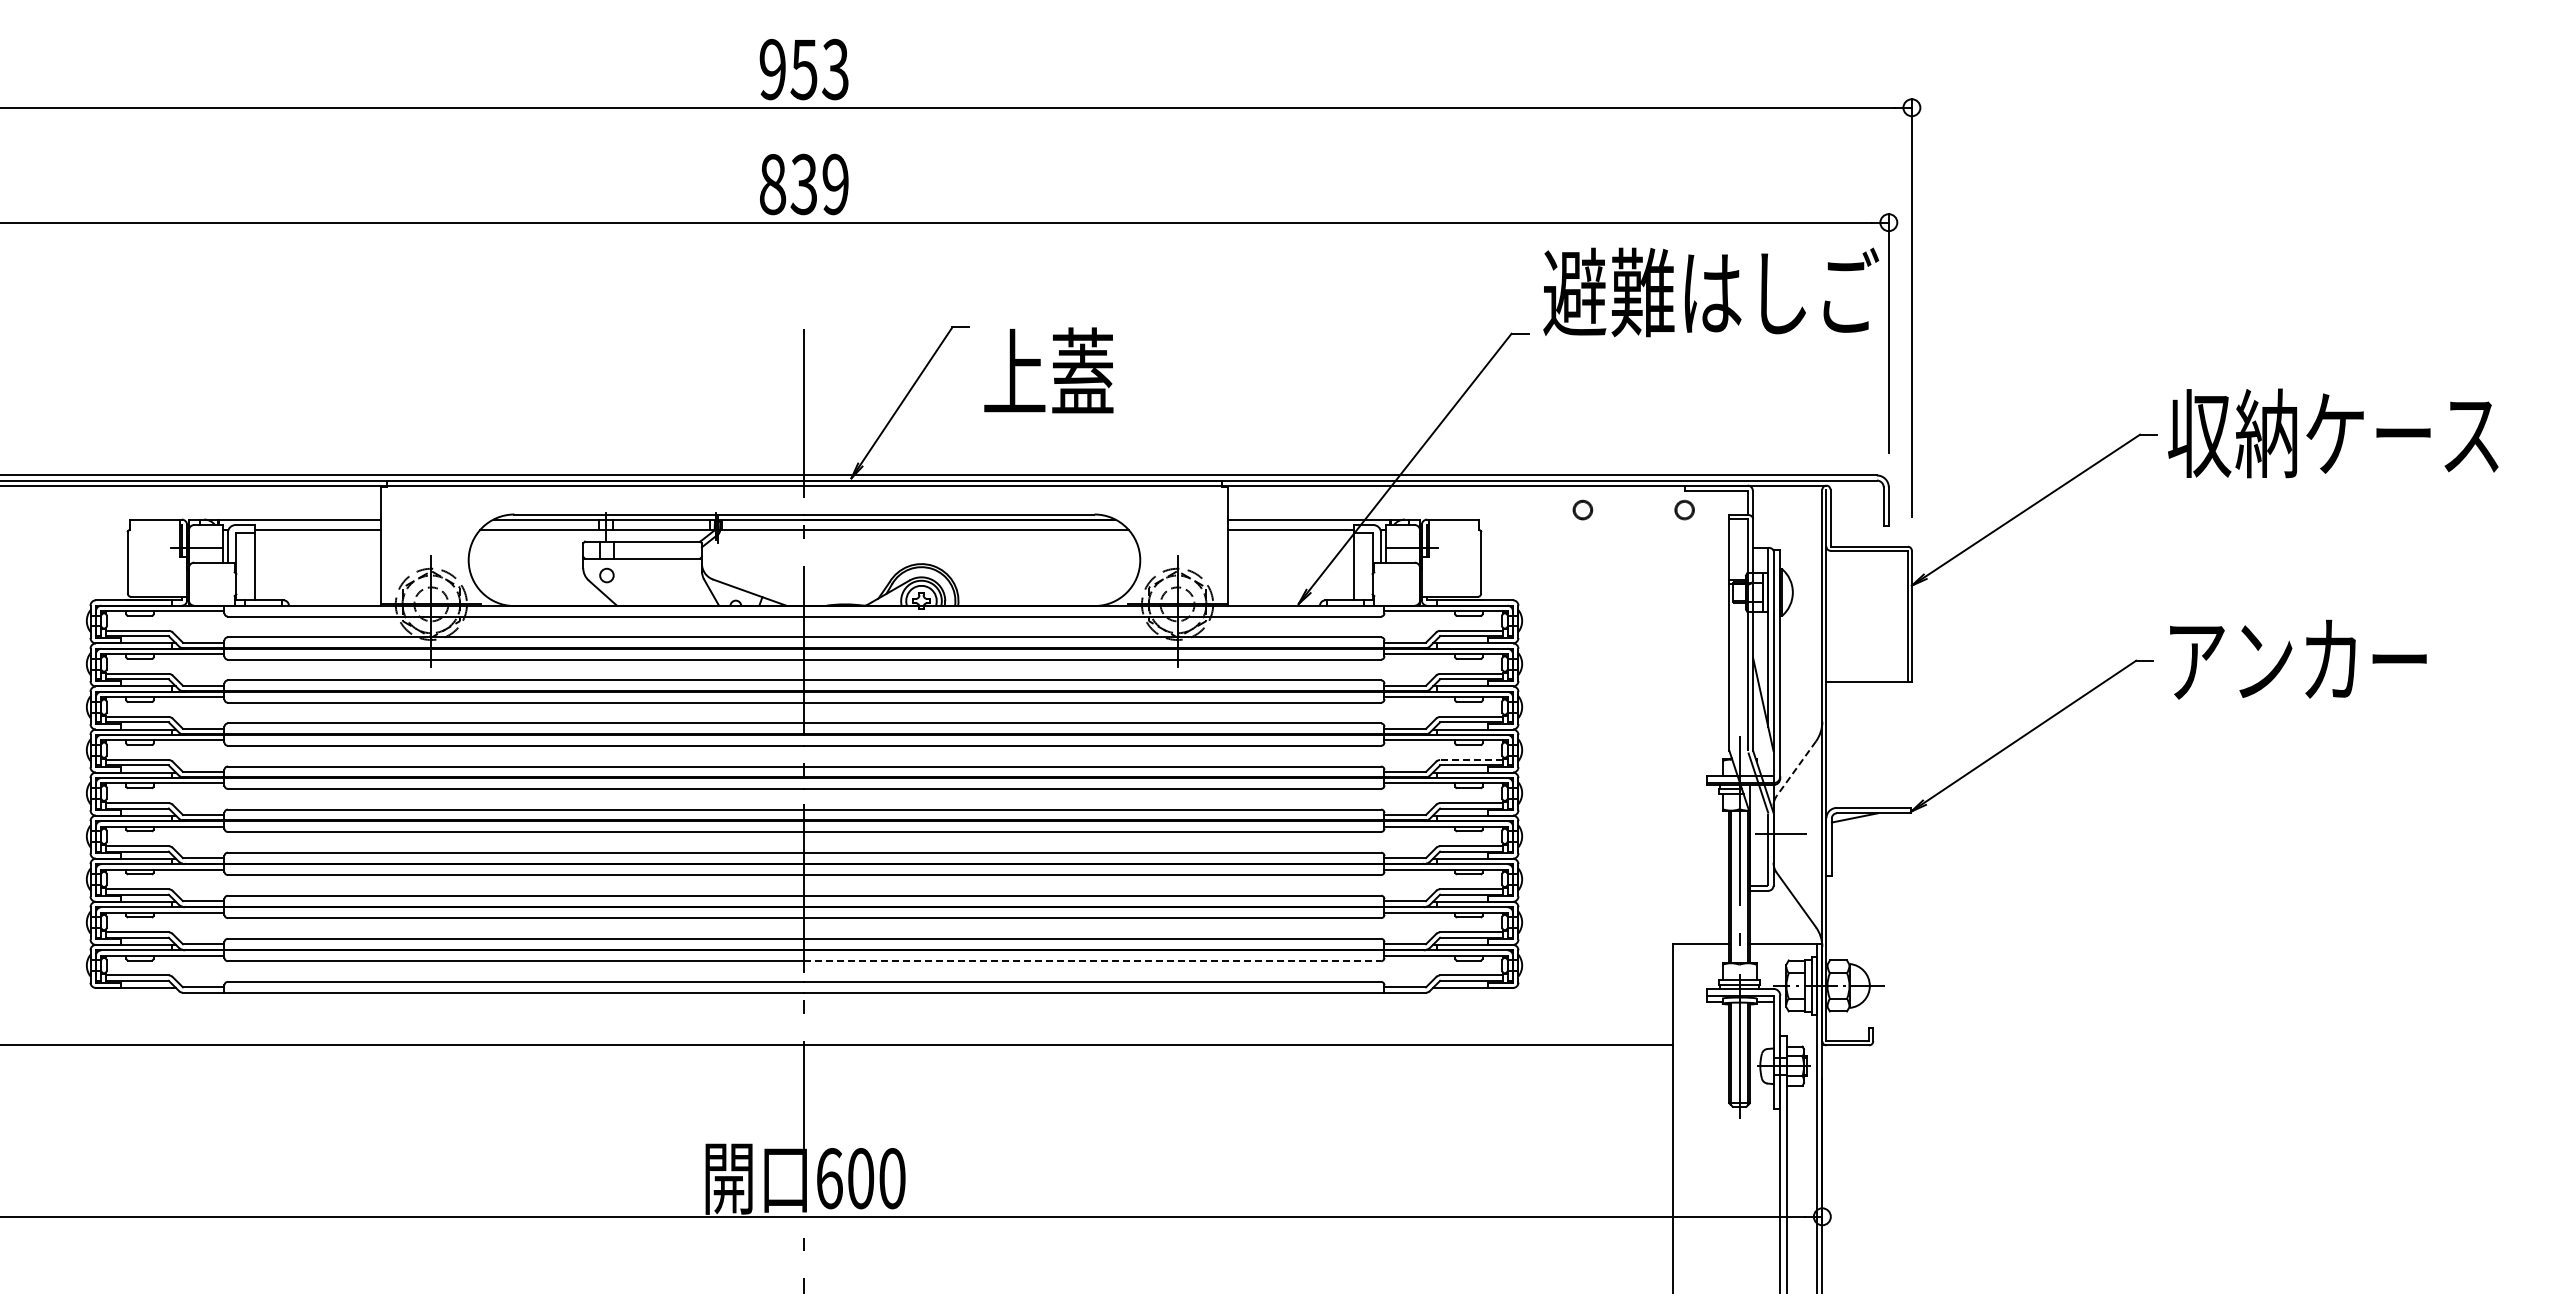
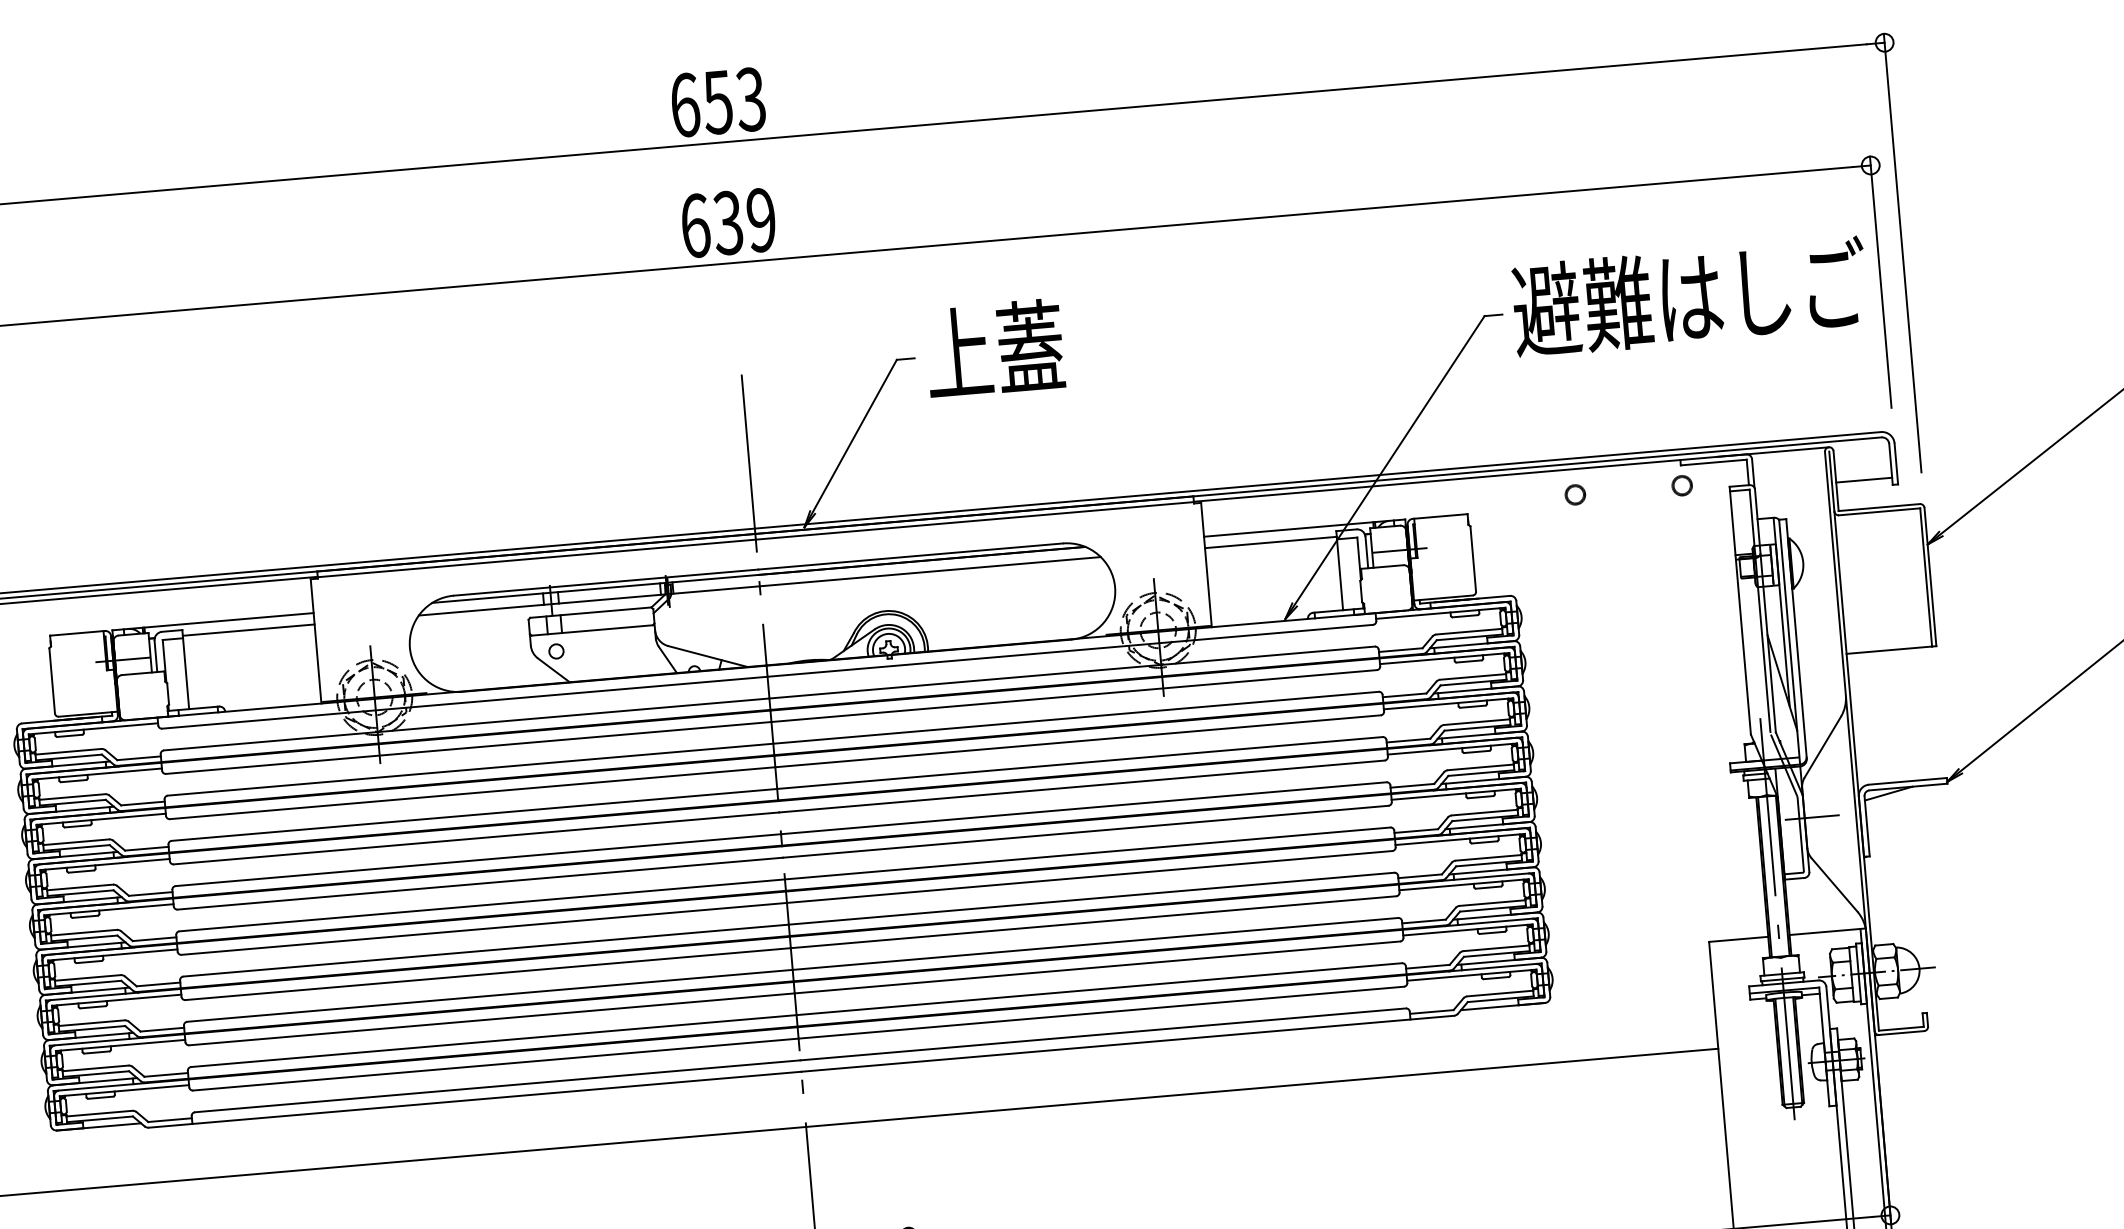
text: (772, 69) -> (684, 105), 953 -> 653
text: (773, 184) -> (696, 225), 839 -> 639
text: (1711, 292) -> (1690, 297), moved
text: (1048, 370) -> (994, 348), moved
line: (1856, 519) -> (1863, 480), added
line: (1470, 760) -> (1479, 767), dashed -> solid
line: (1796, 768) -> (1822, 746), dashed -> solid
line: (1093, 961) -> (1102, 1012), dashed -> solid

